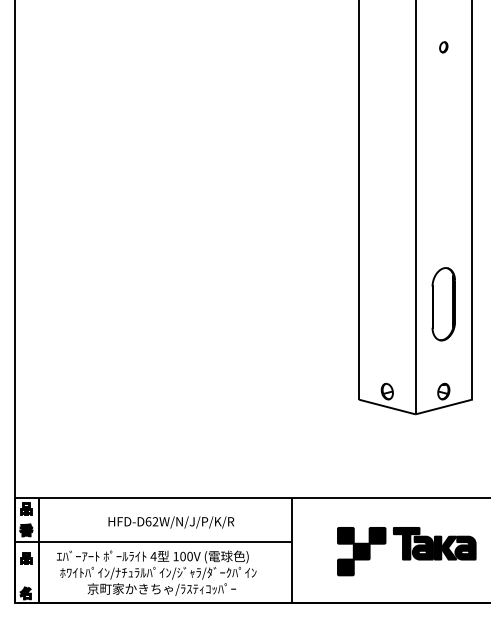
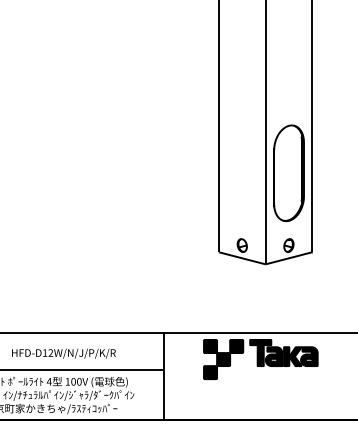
part: (443, 304) -> (288, 173), size x1.6
text: (148, 521) -> (45, 352), HFD-D62W/N/J/P/K/R -> HFD-D12W/N/J/P/K/R
part: (406, 551) -> (260, 359), moved

